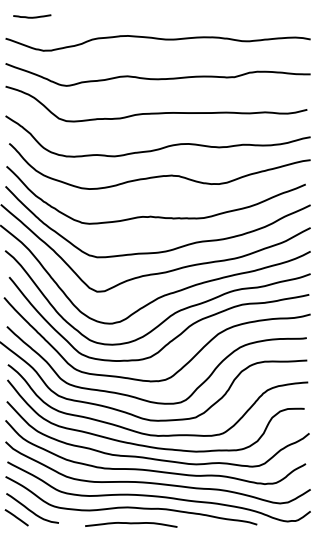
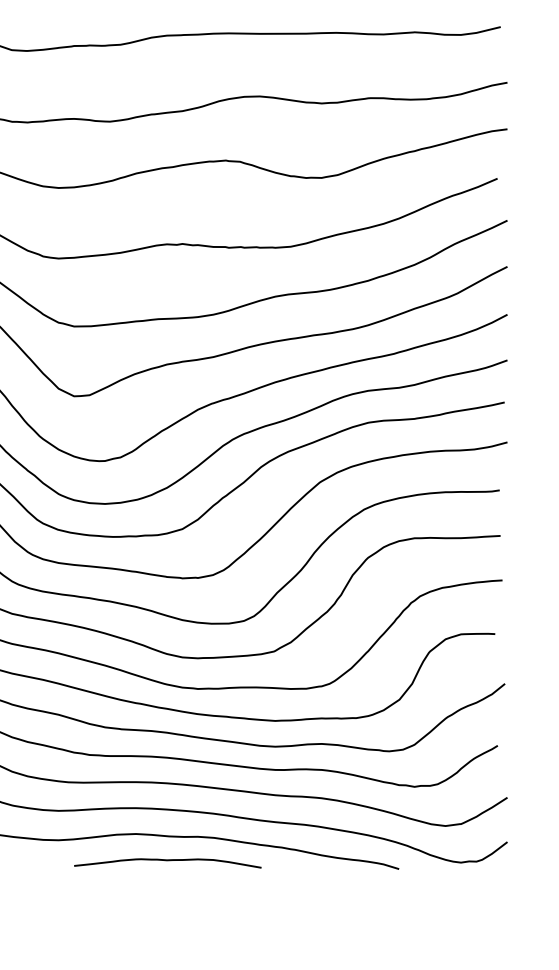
curve: (131, 524) -> (168, 862), moved

